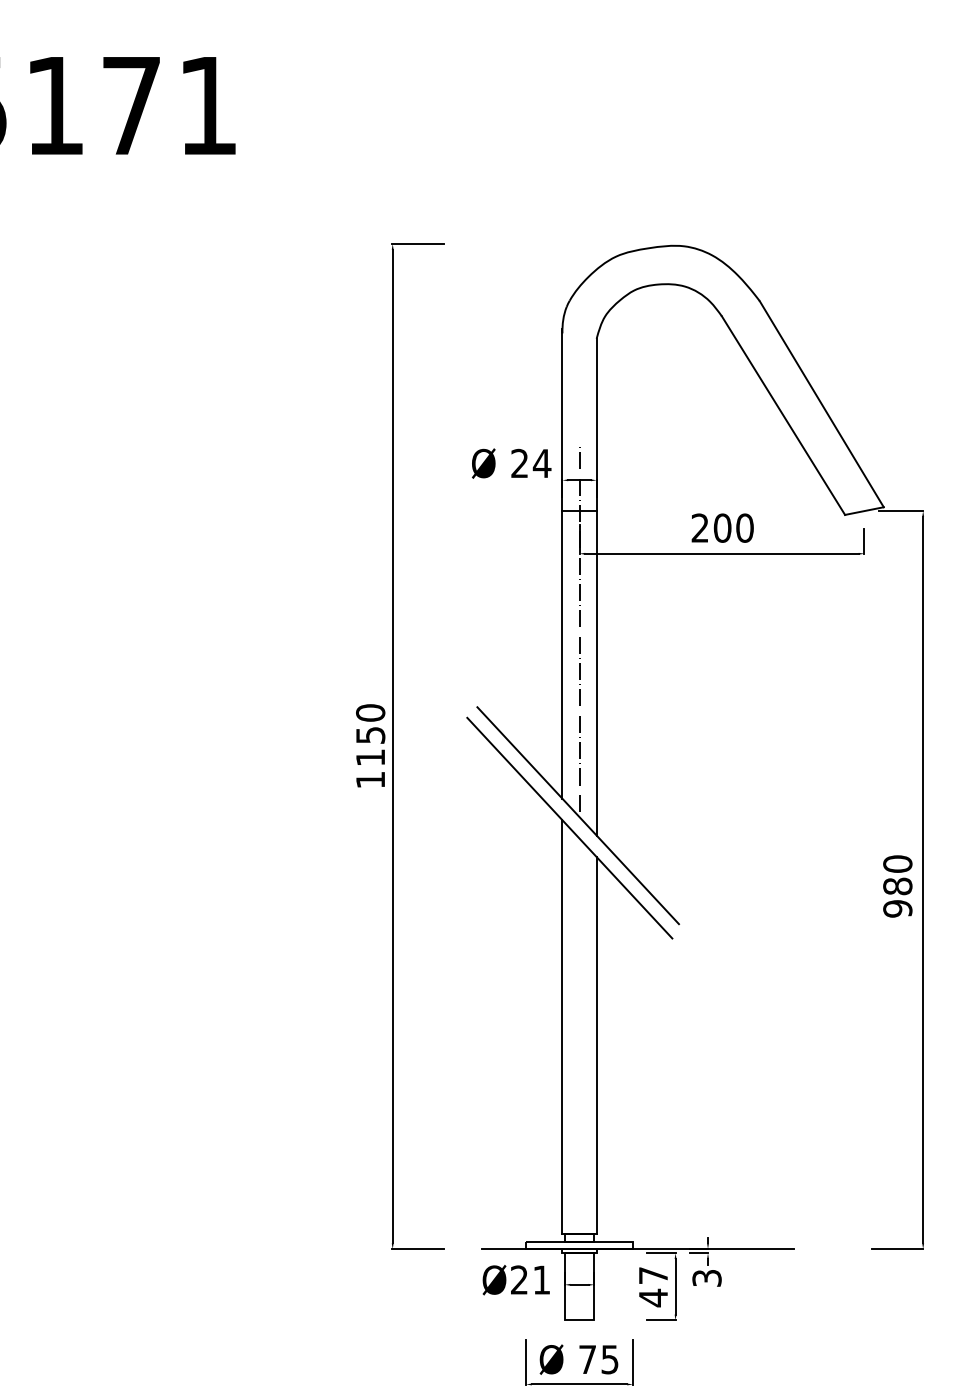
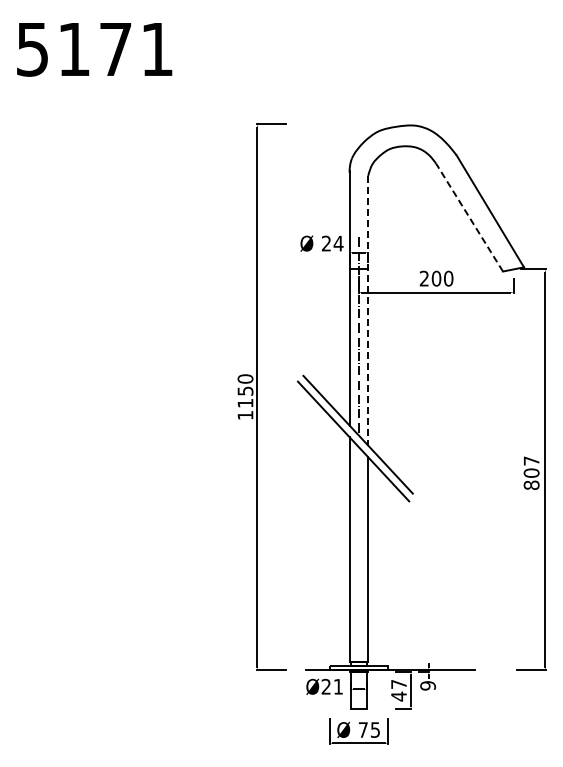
line: (783, 415) -> (469, 217), solid -> dashed
line: (597, 586) -> (368, 310), solid -> dashed
text: (897, 887) -> (531, 473), 980 -> 807
text: (705, 1277) -> (427, 685), 3 -> 9

